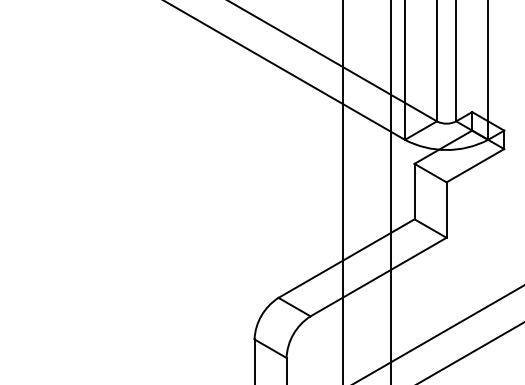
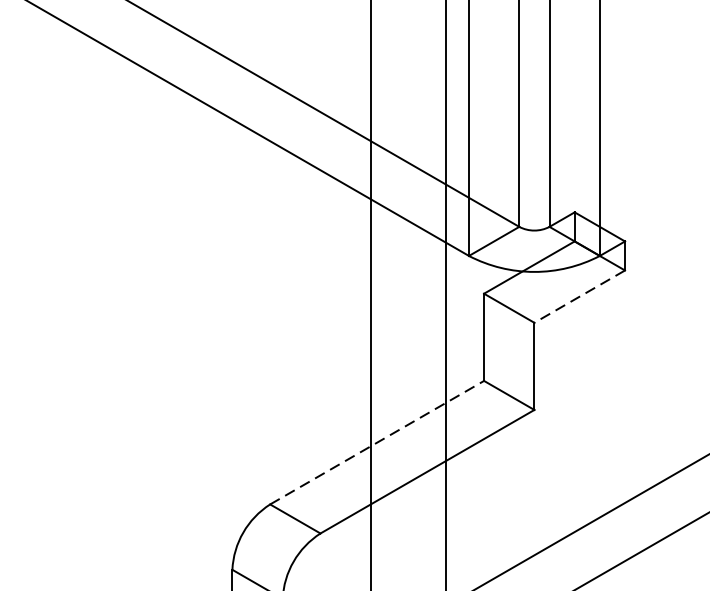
line: (474, 165) -> (578, 296), solid -> dashed
line: (346, 258) -> (377, 442), solid -> dashed

